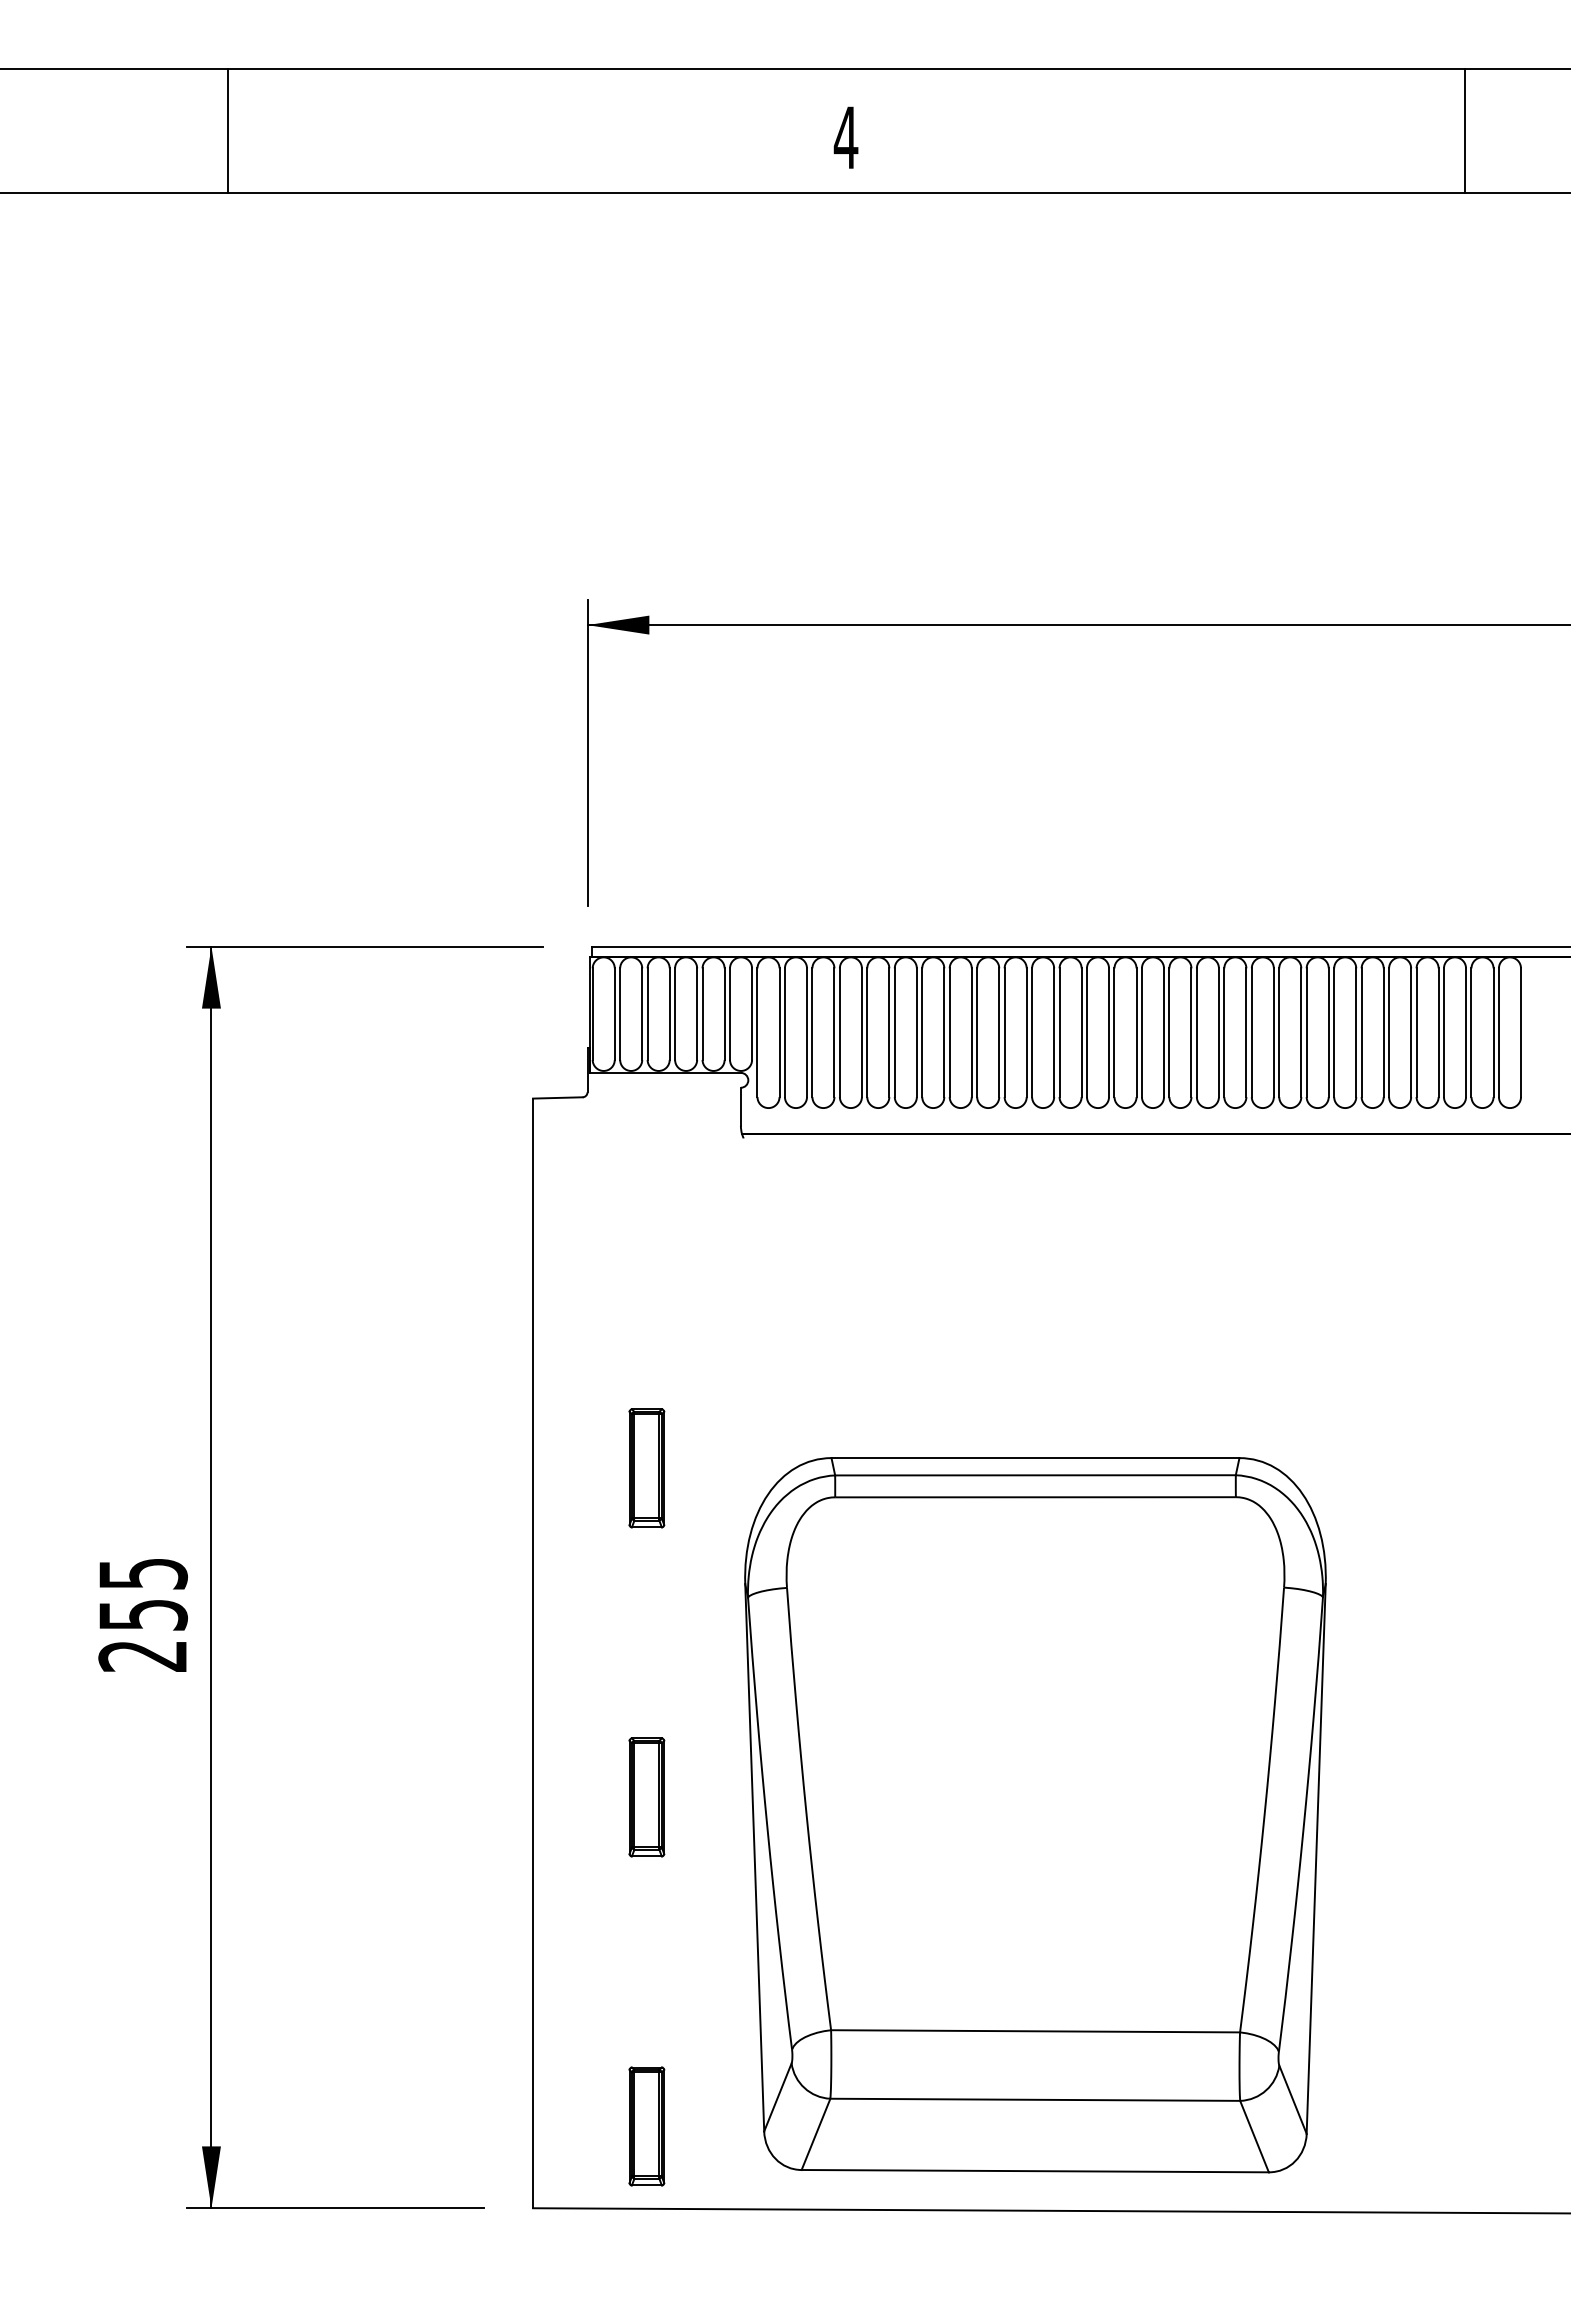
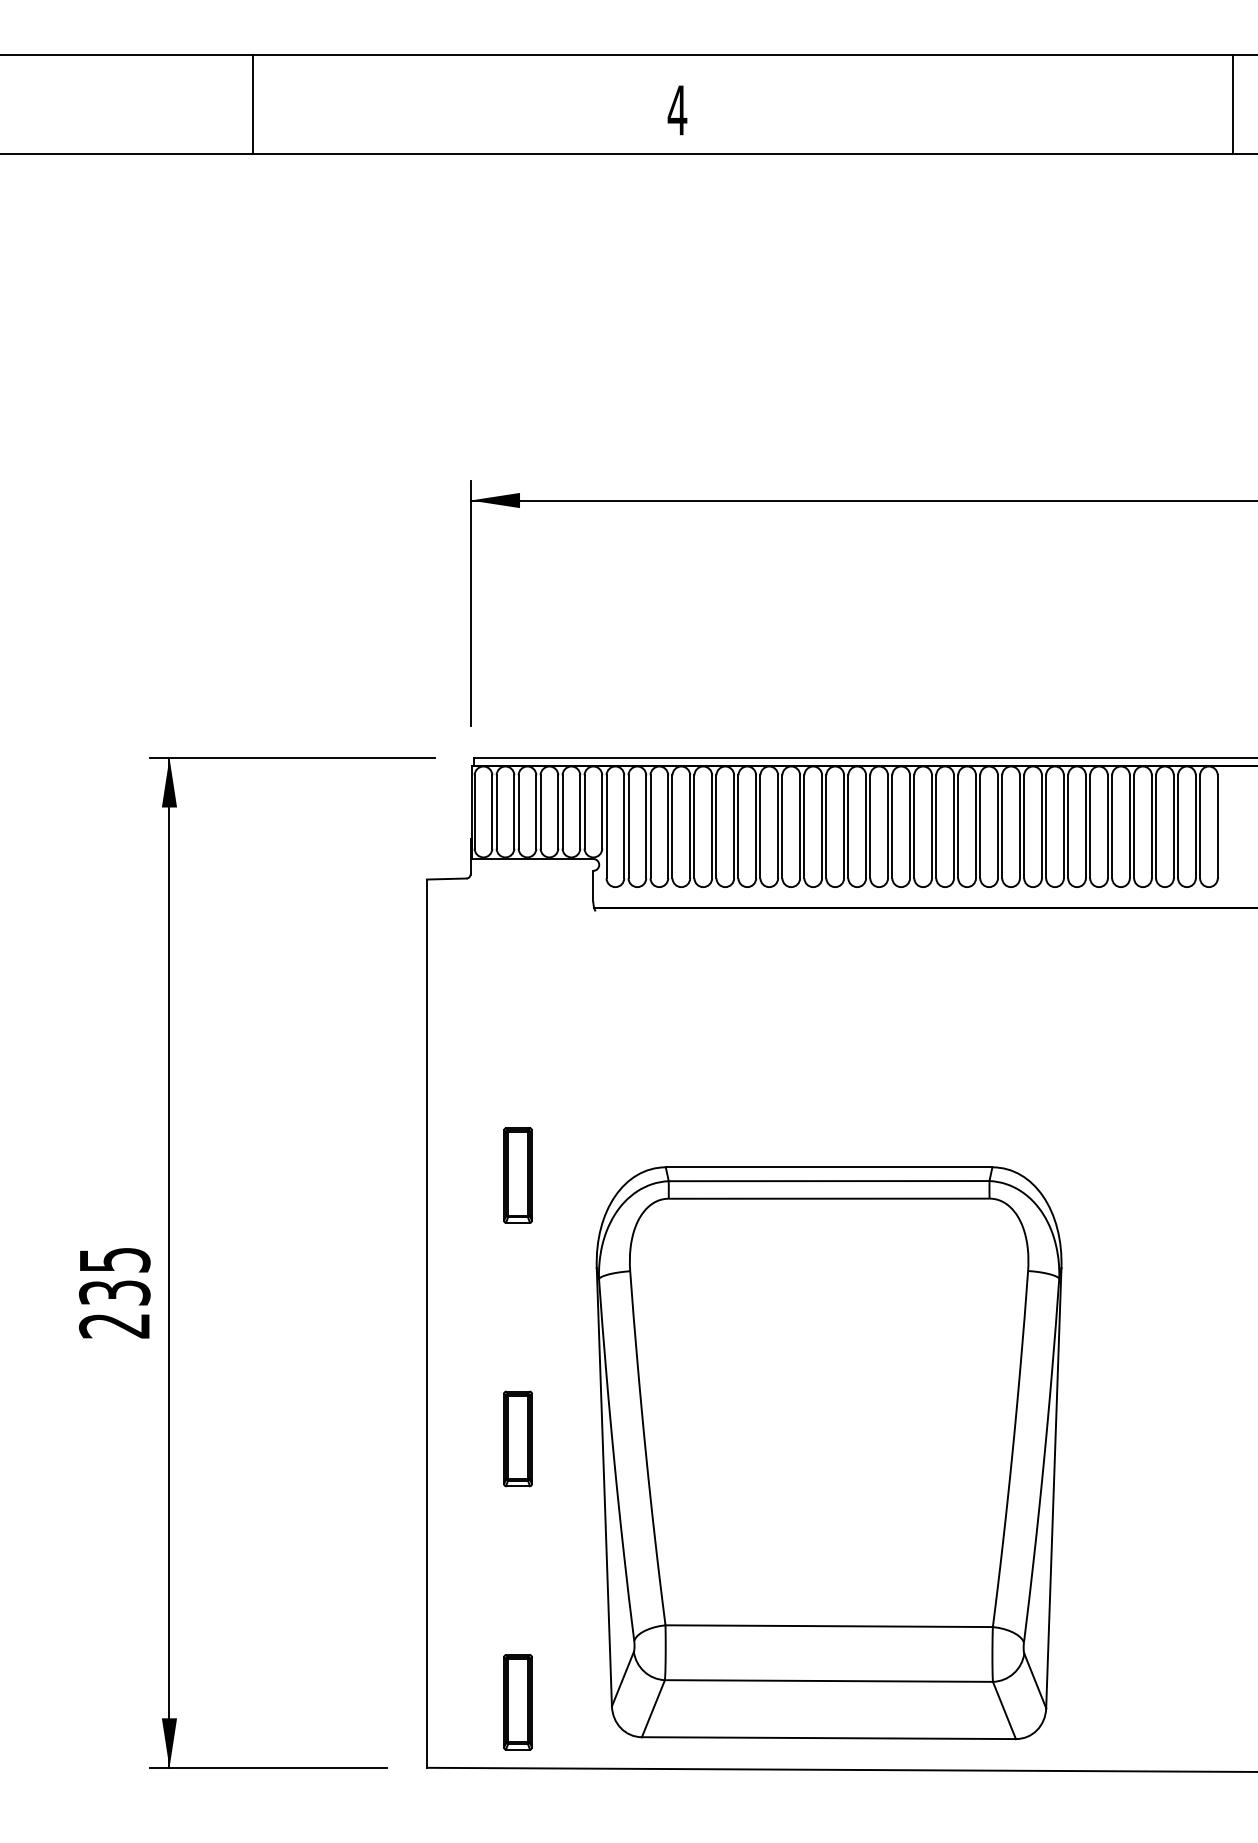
line: (228, 130) -> (253, 104), moved
line: (1465, 130) -> (1233, 104), moved
text: (142, 1614) -> (114, 1292), 255 -> 235

